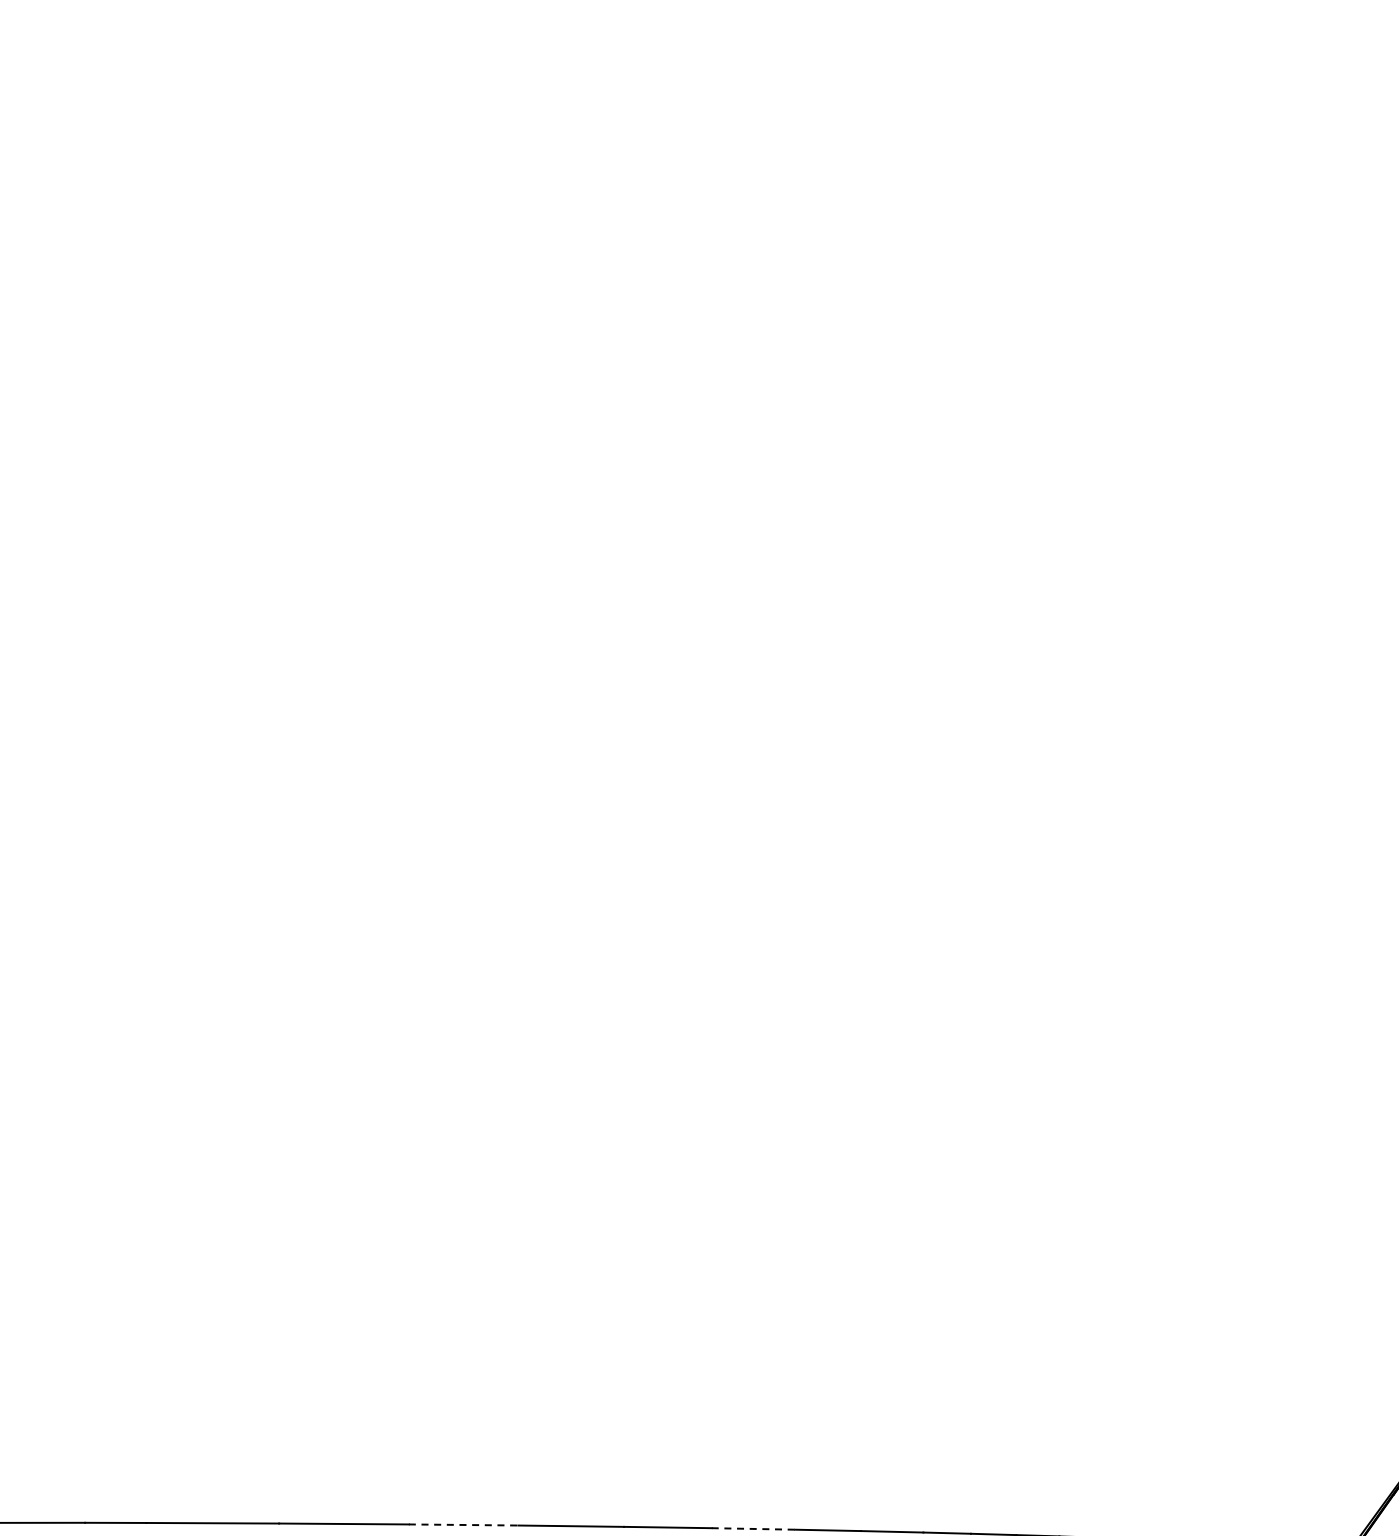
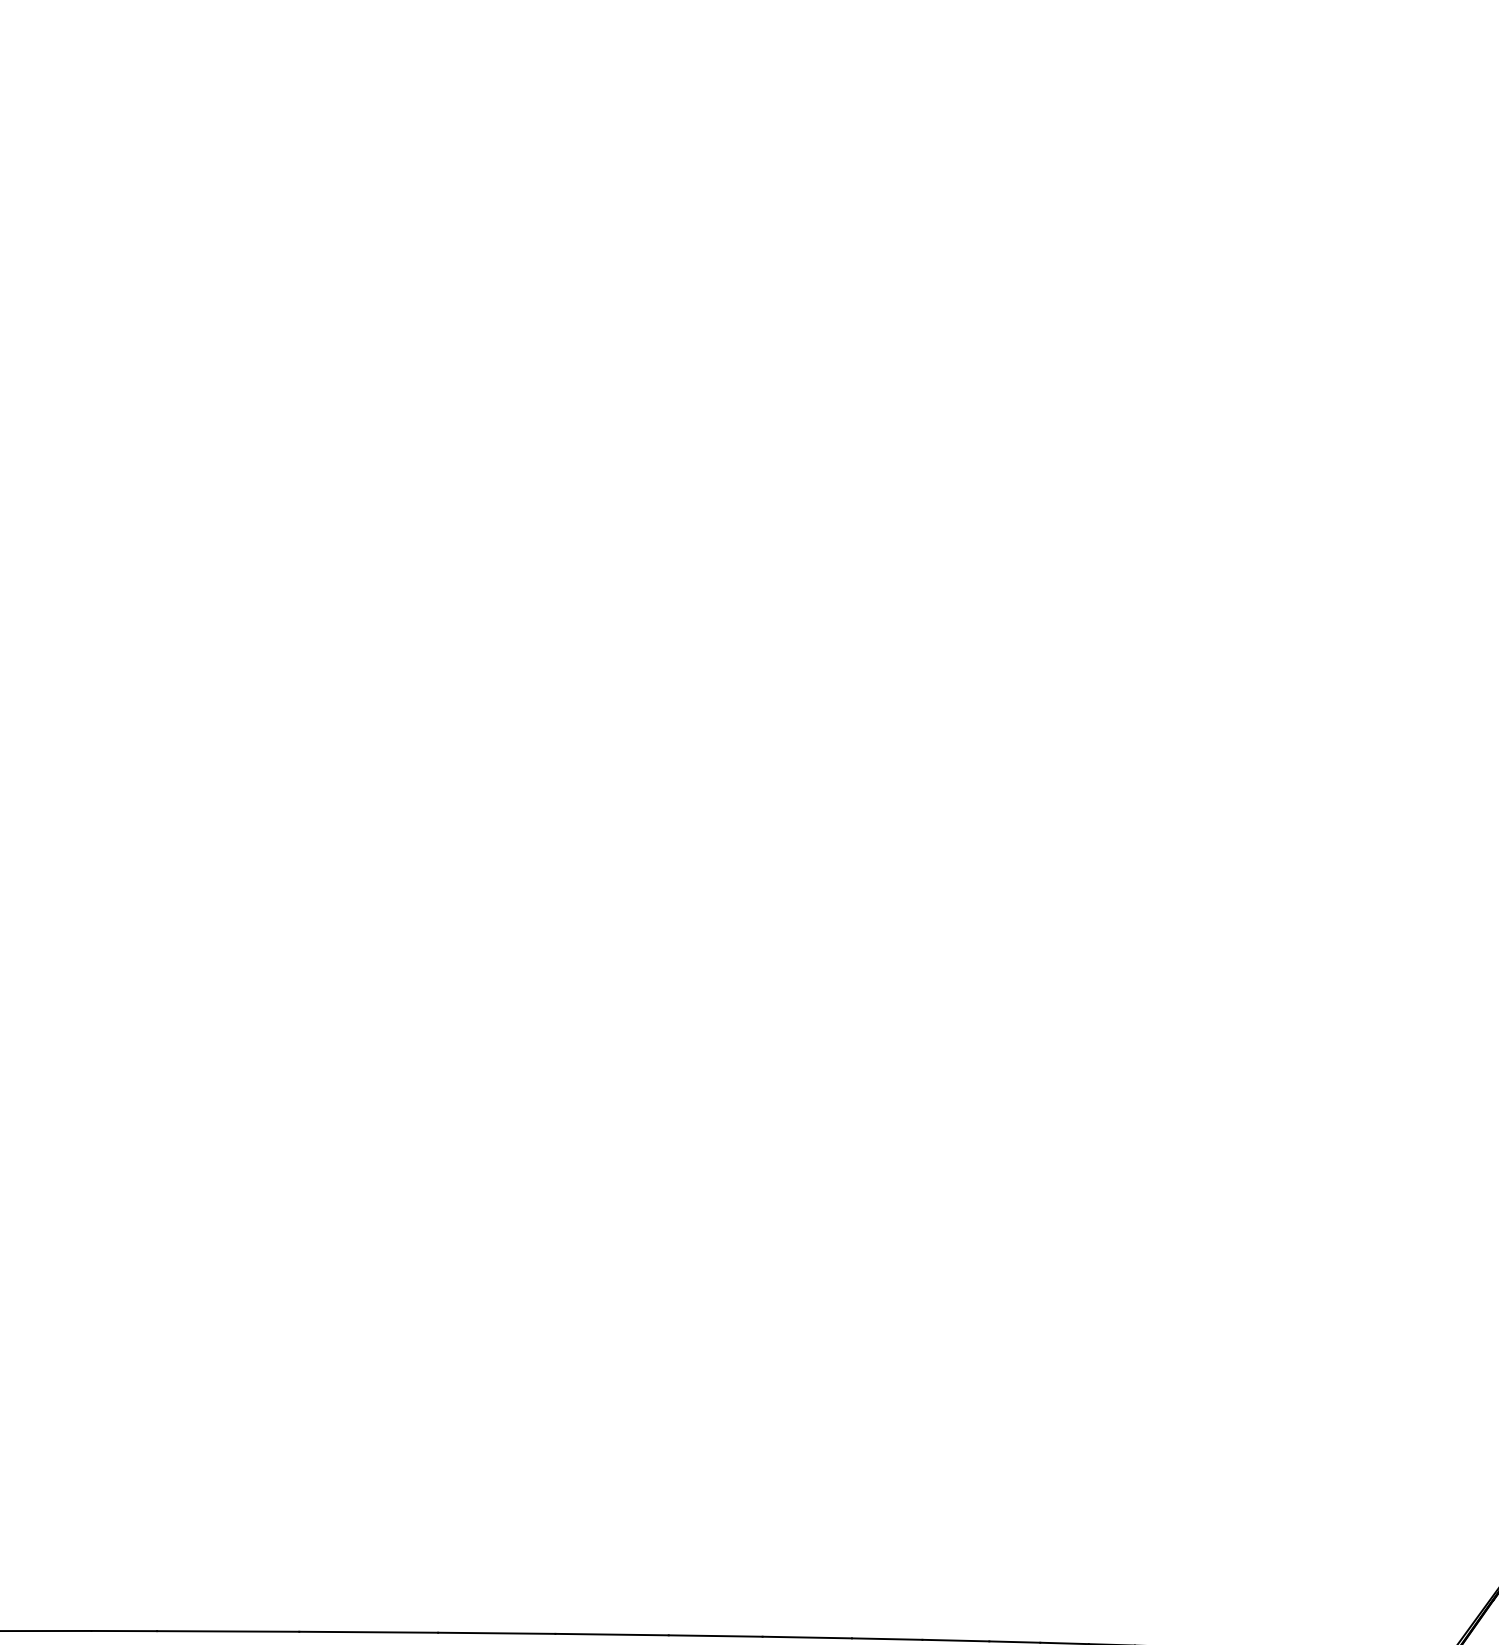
line: (463, 1524) -> (496, 1632), dashed -> solid
line: (753, 1528) -> (807, 1637), dashed -> solid

